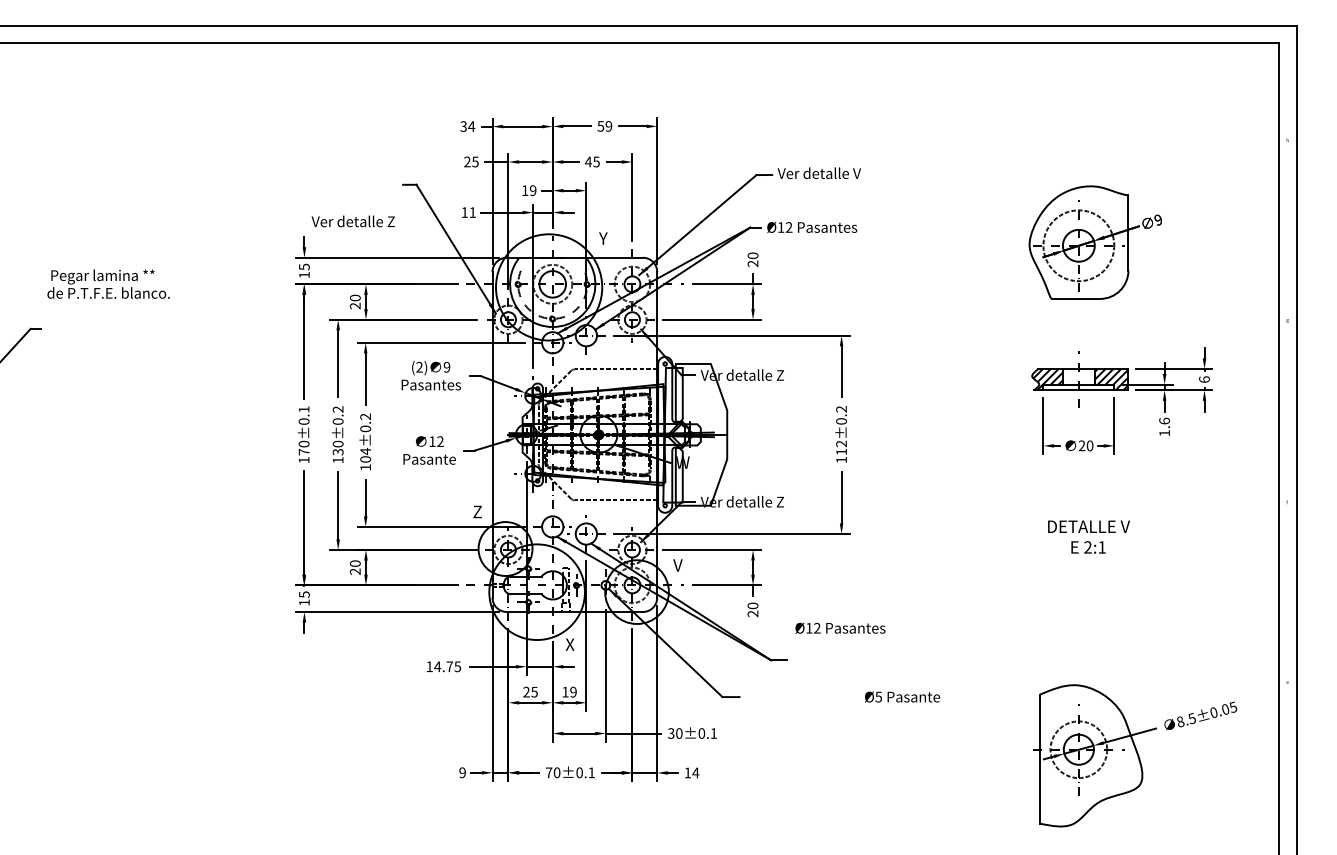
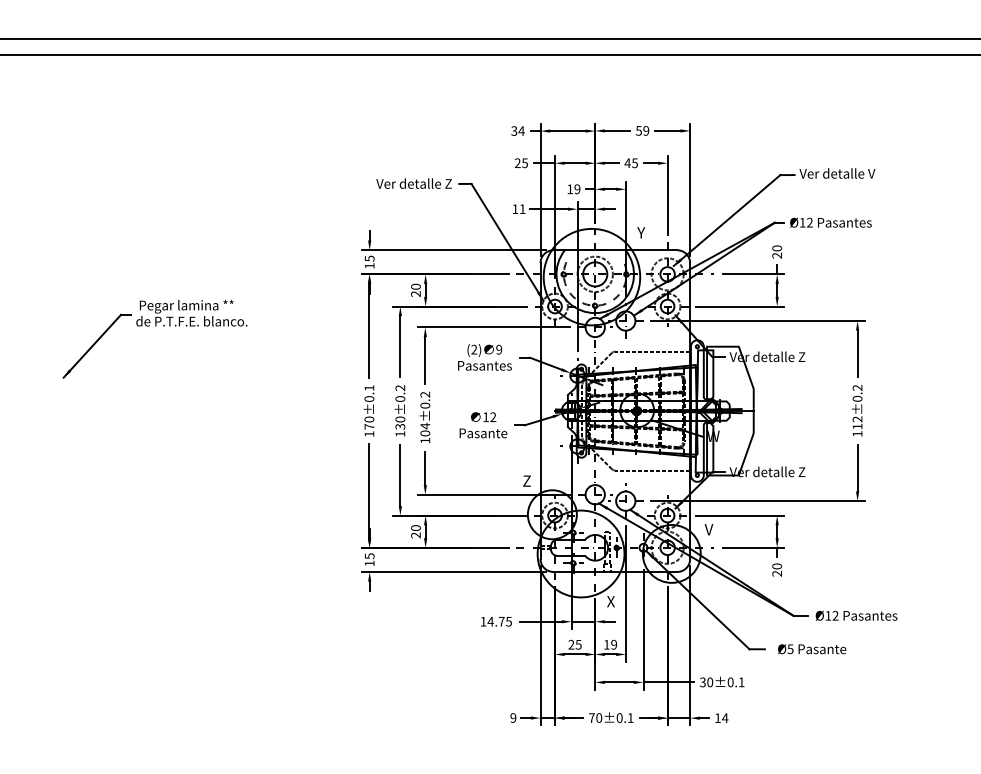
text: (352, 221) -> (413, 183), moved
text: (108, 283) -> (191, 312), moved
text: (840, 627) -> (856, 615), moved
text: (902, 696) -> (812, 648), moved

